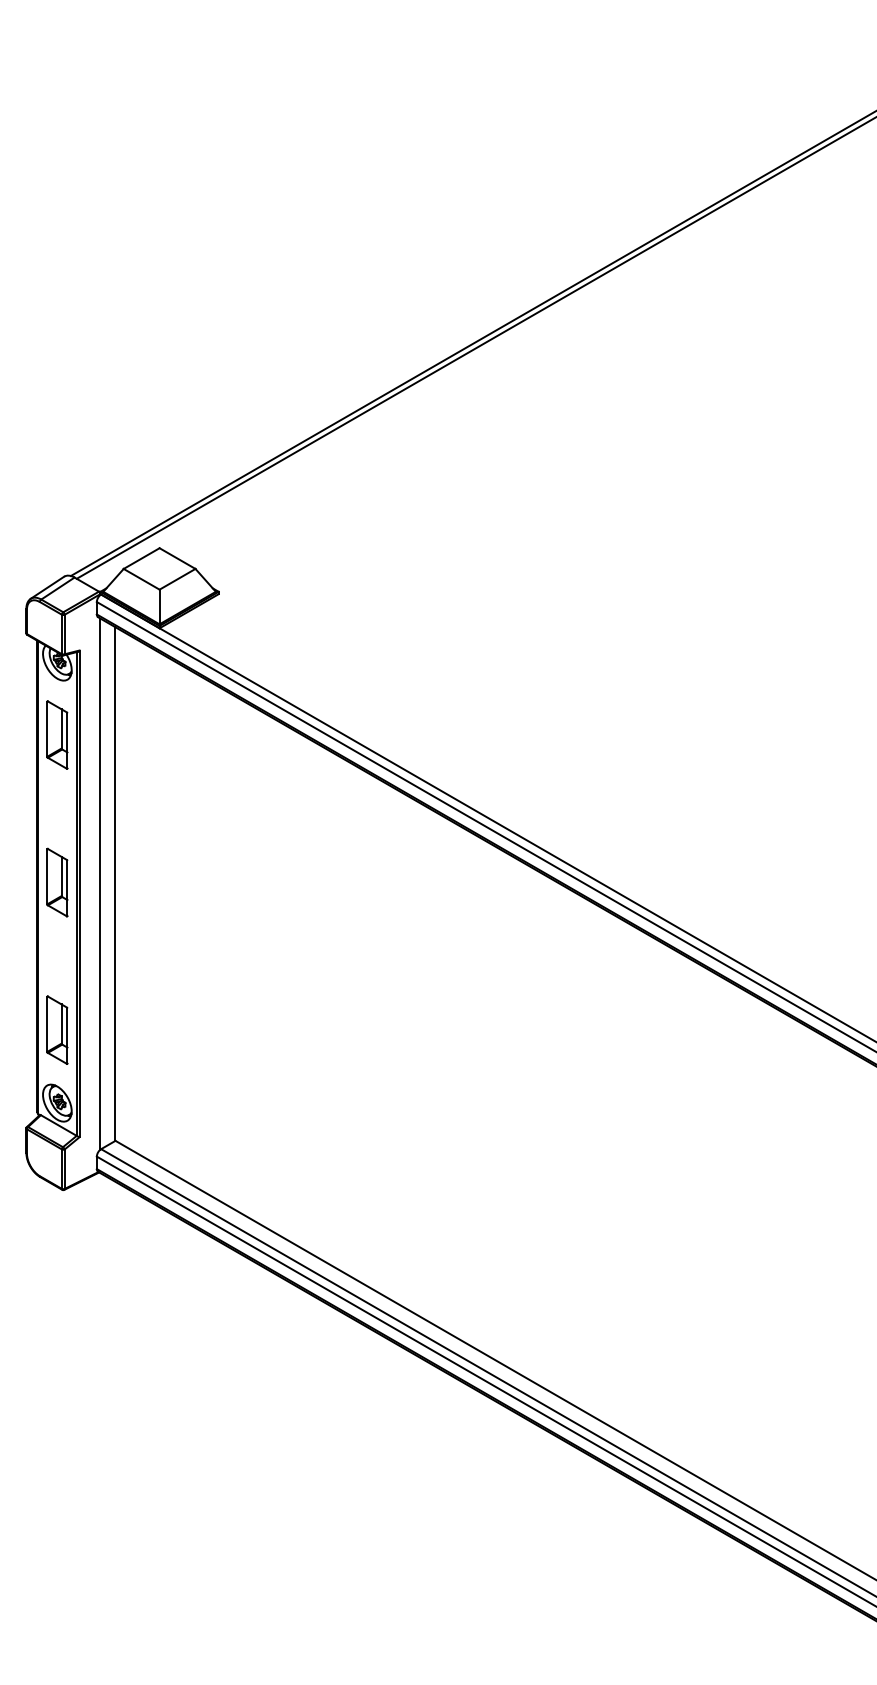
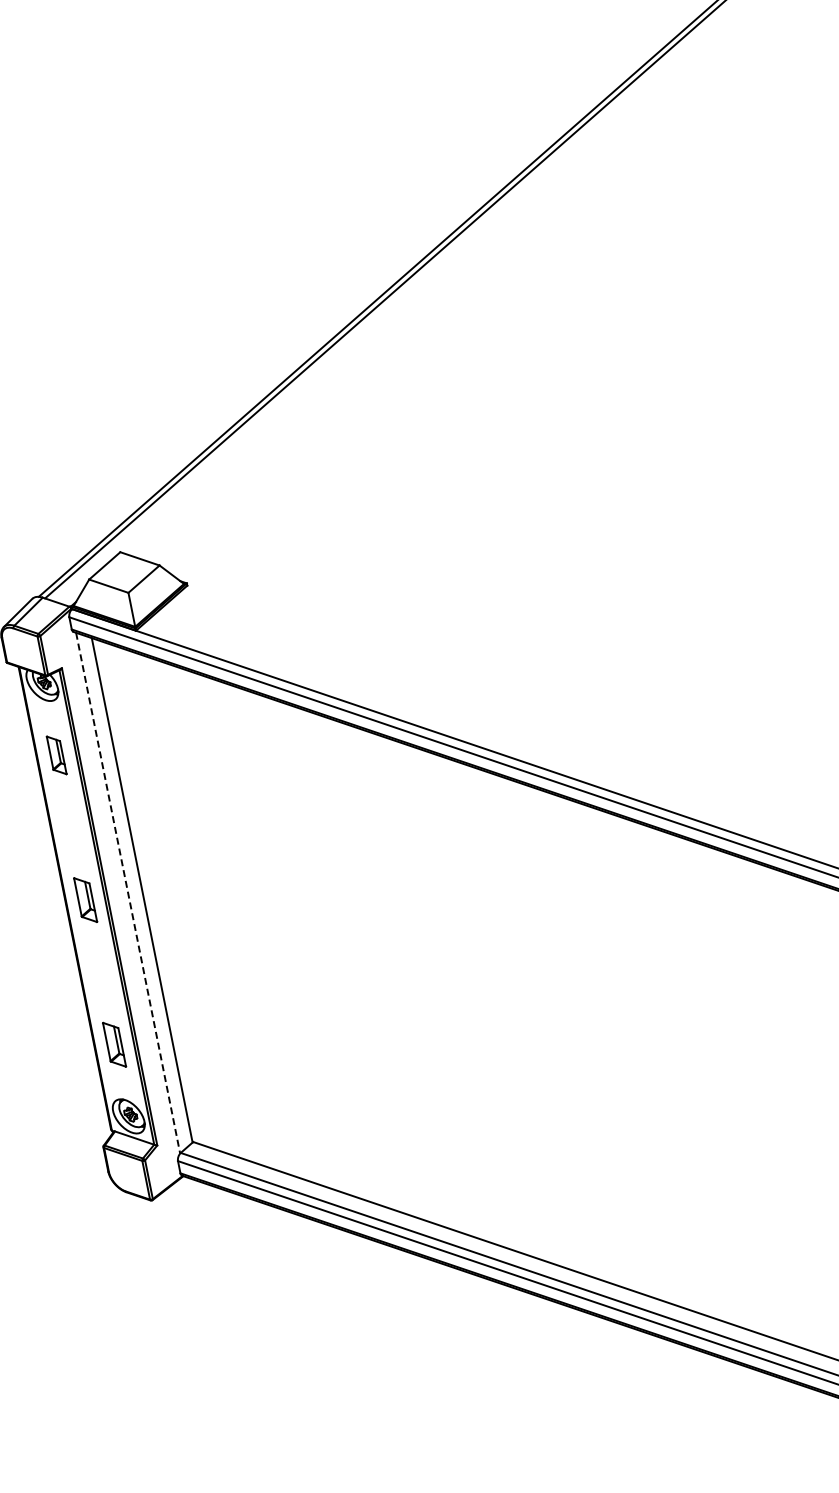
part: (57, 734) -> (56, 754), size x0.6
part: (57, 882) -> (85, 900), size x0.7
line: (100, 884) -> (128, 893), solid -> dashed
part: (57, 1029) -> (114, 1044), size x0.7

